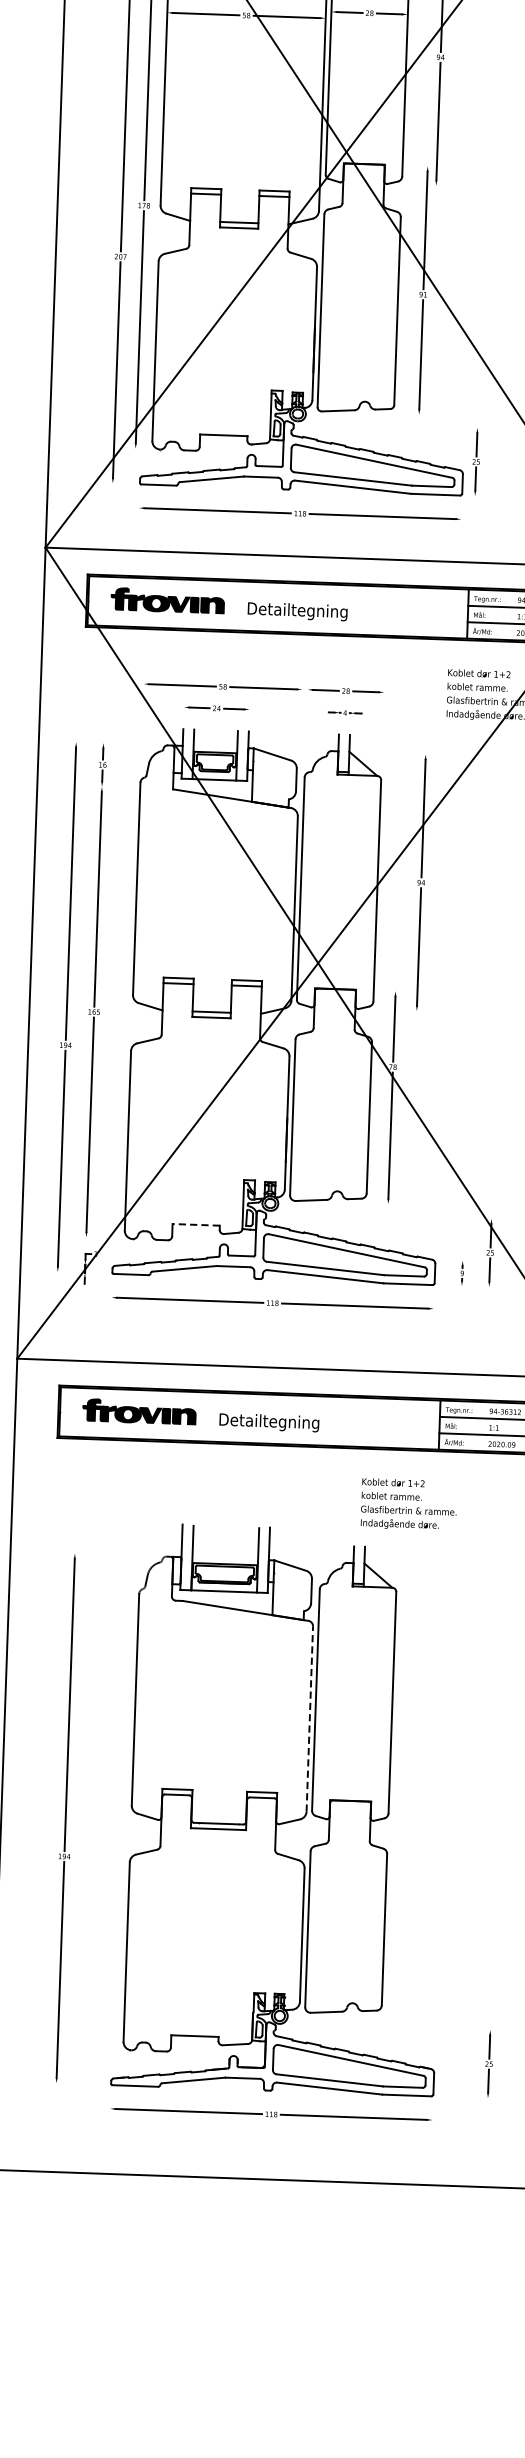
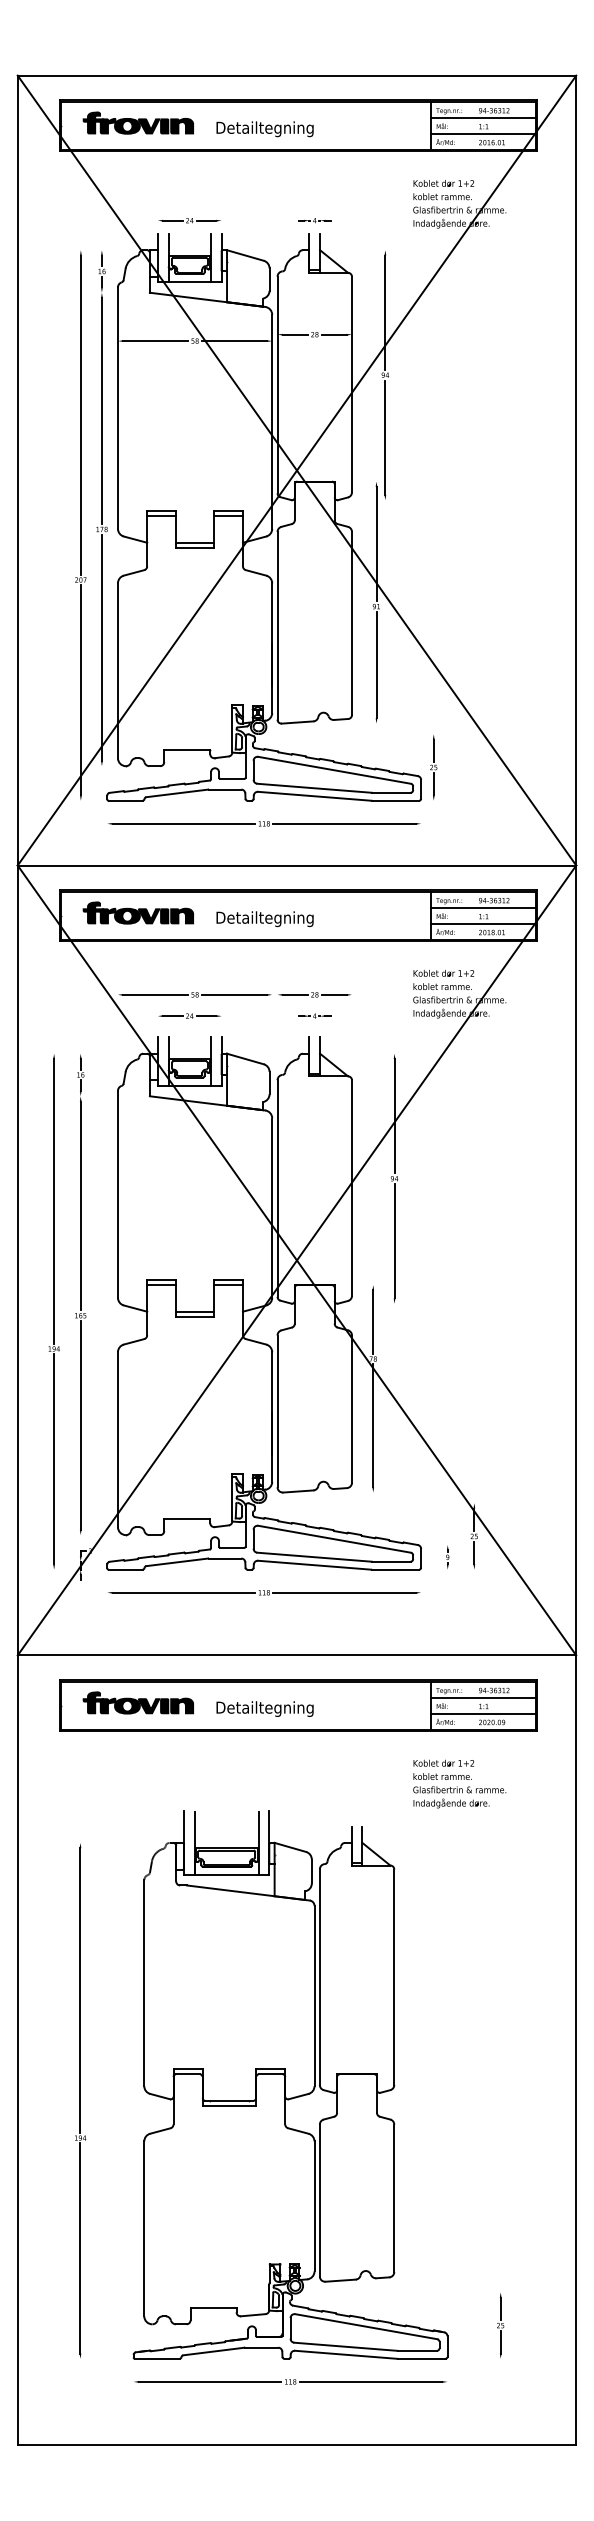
line: (195, 1225) -> (186, 1519), dashed -> solid
text: (408, 1504) -> (459, 1783), moved
line: (309, 1718) -> (314, 1995), dashed -> solid

